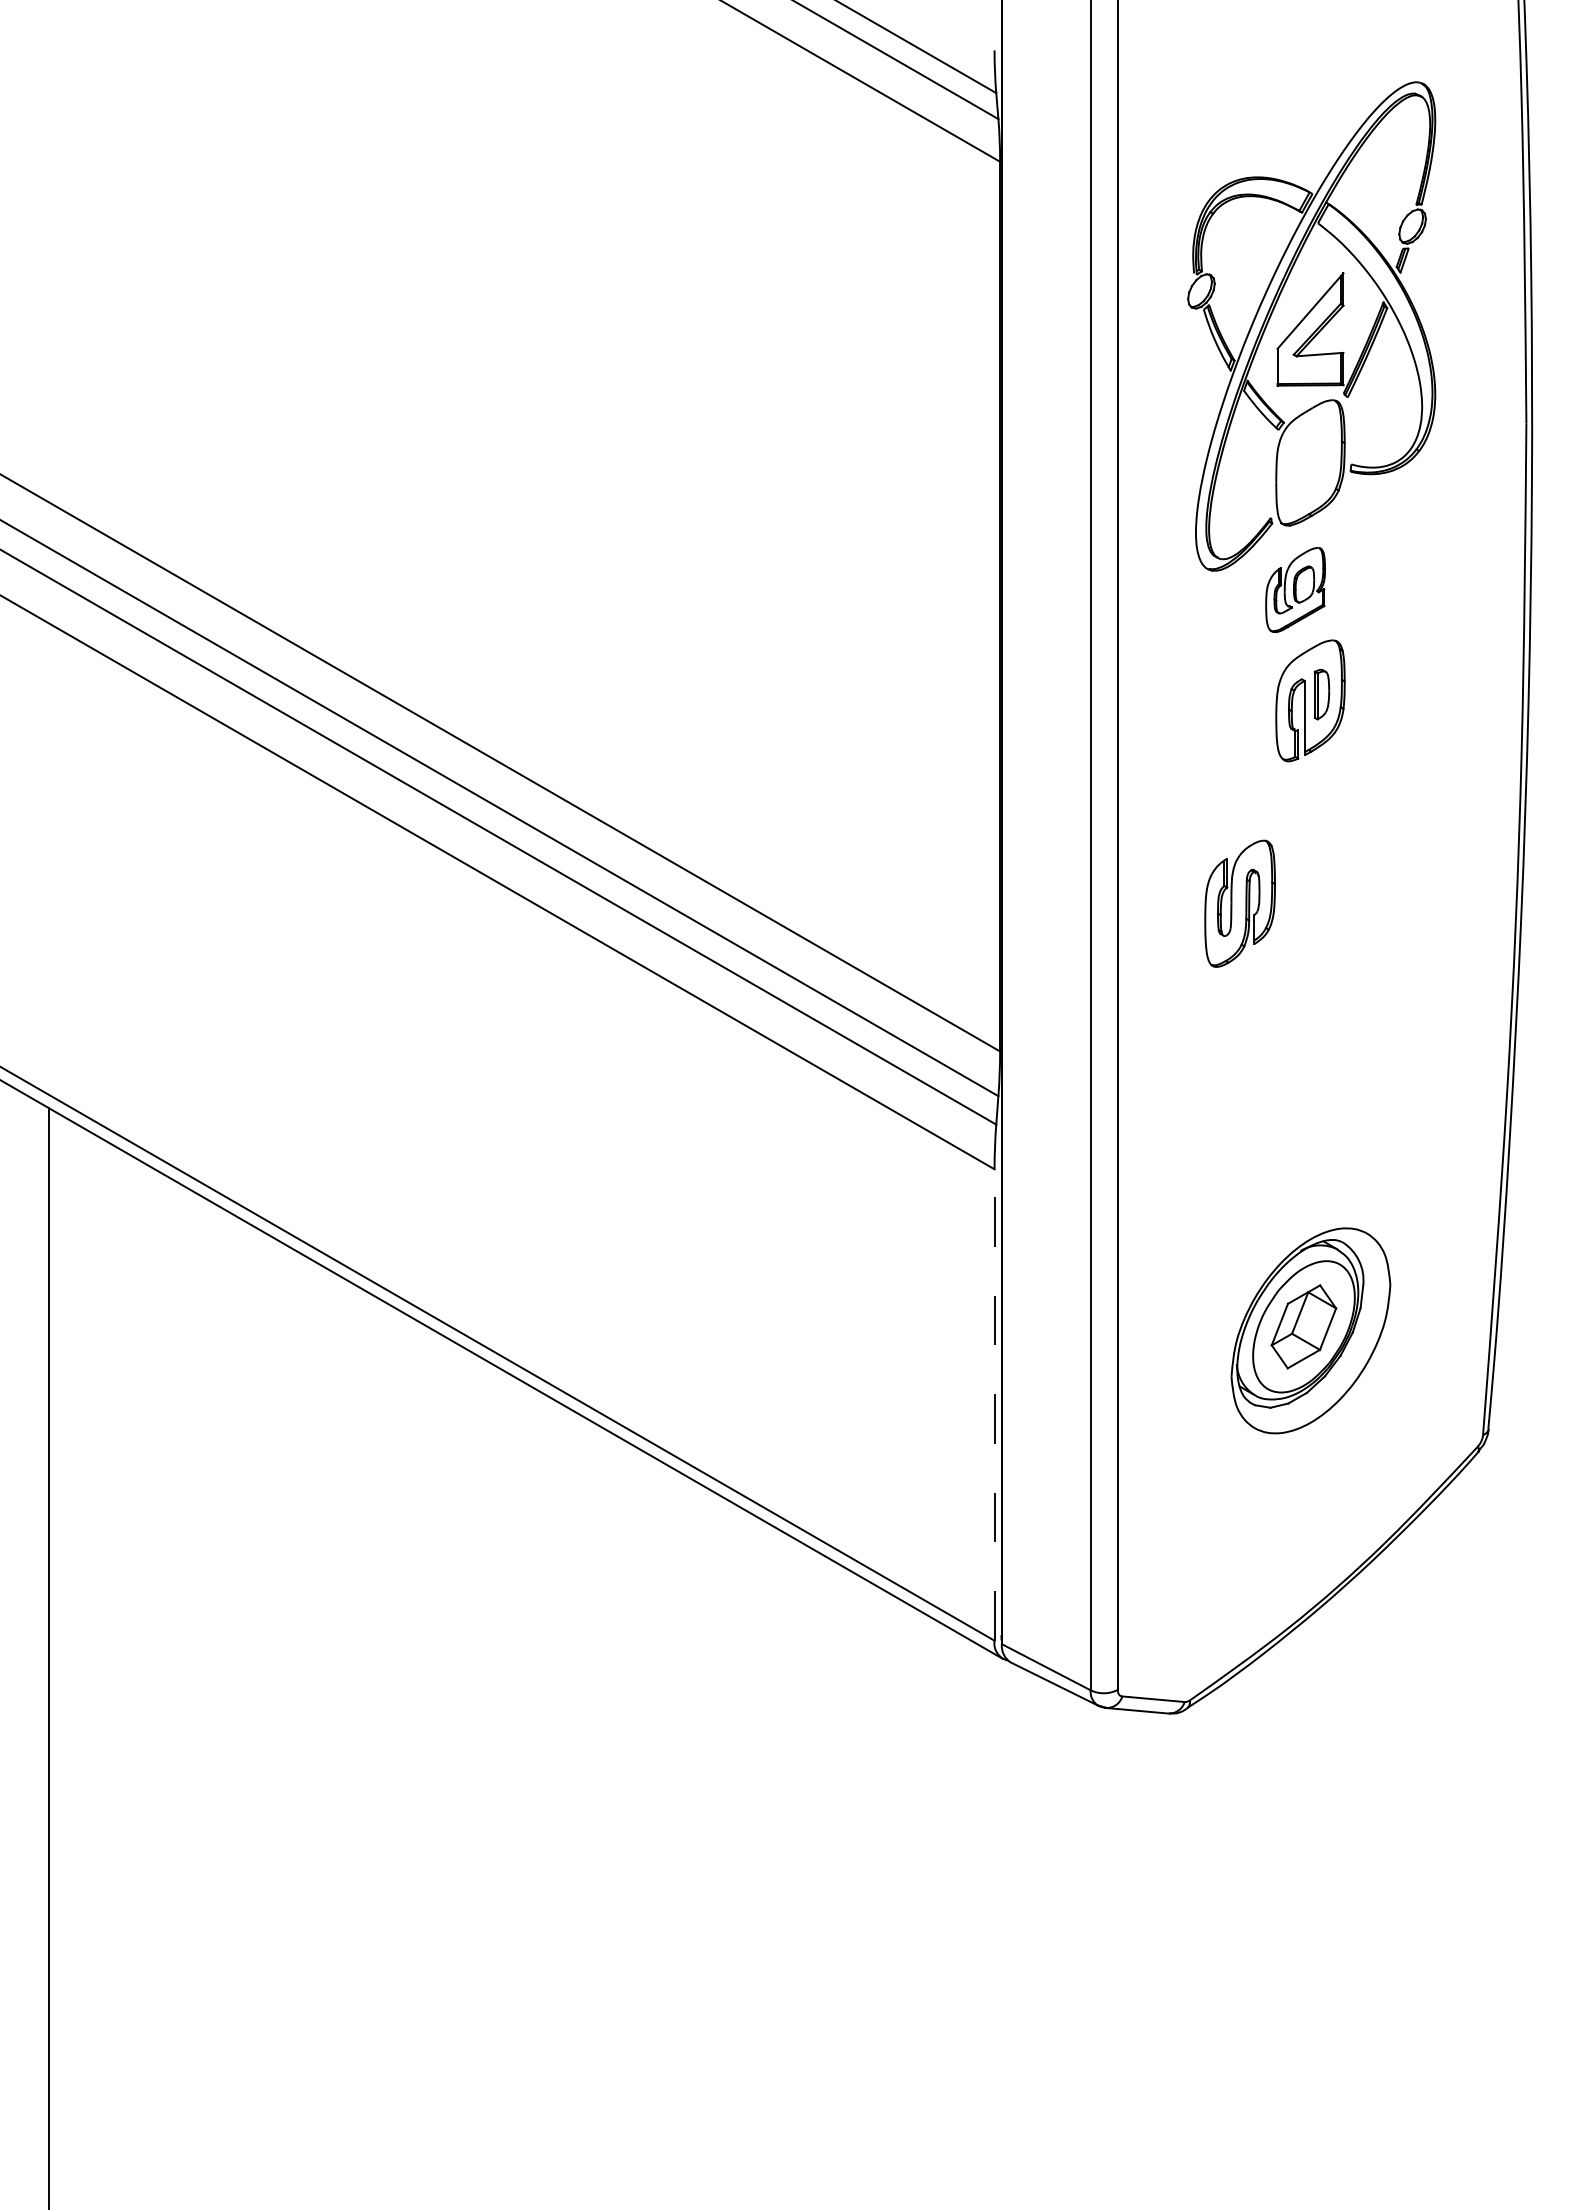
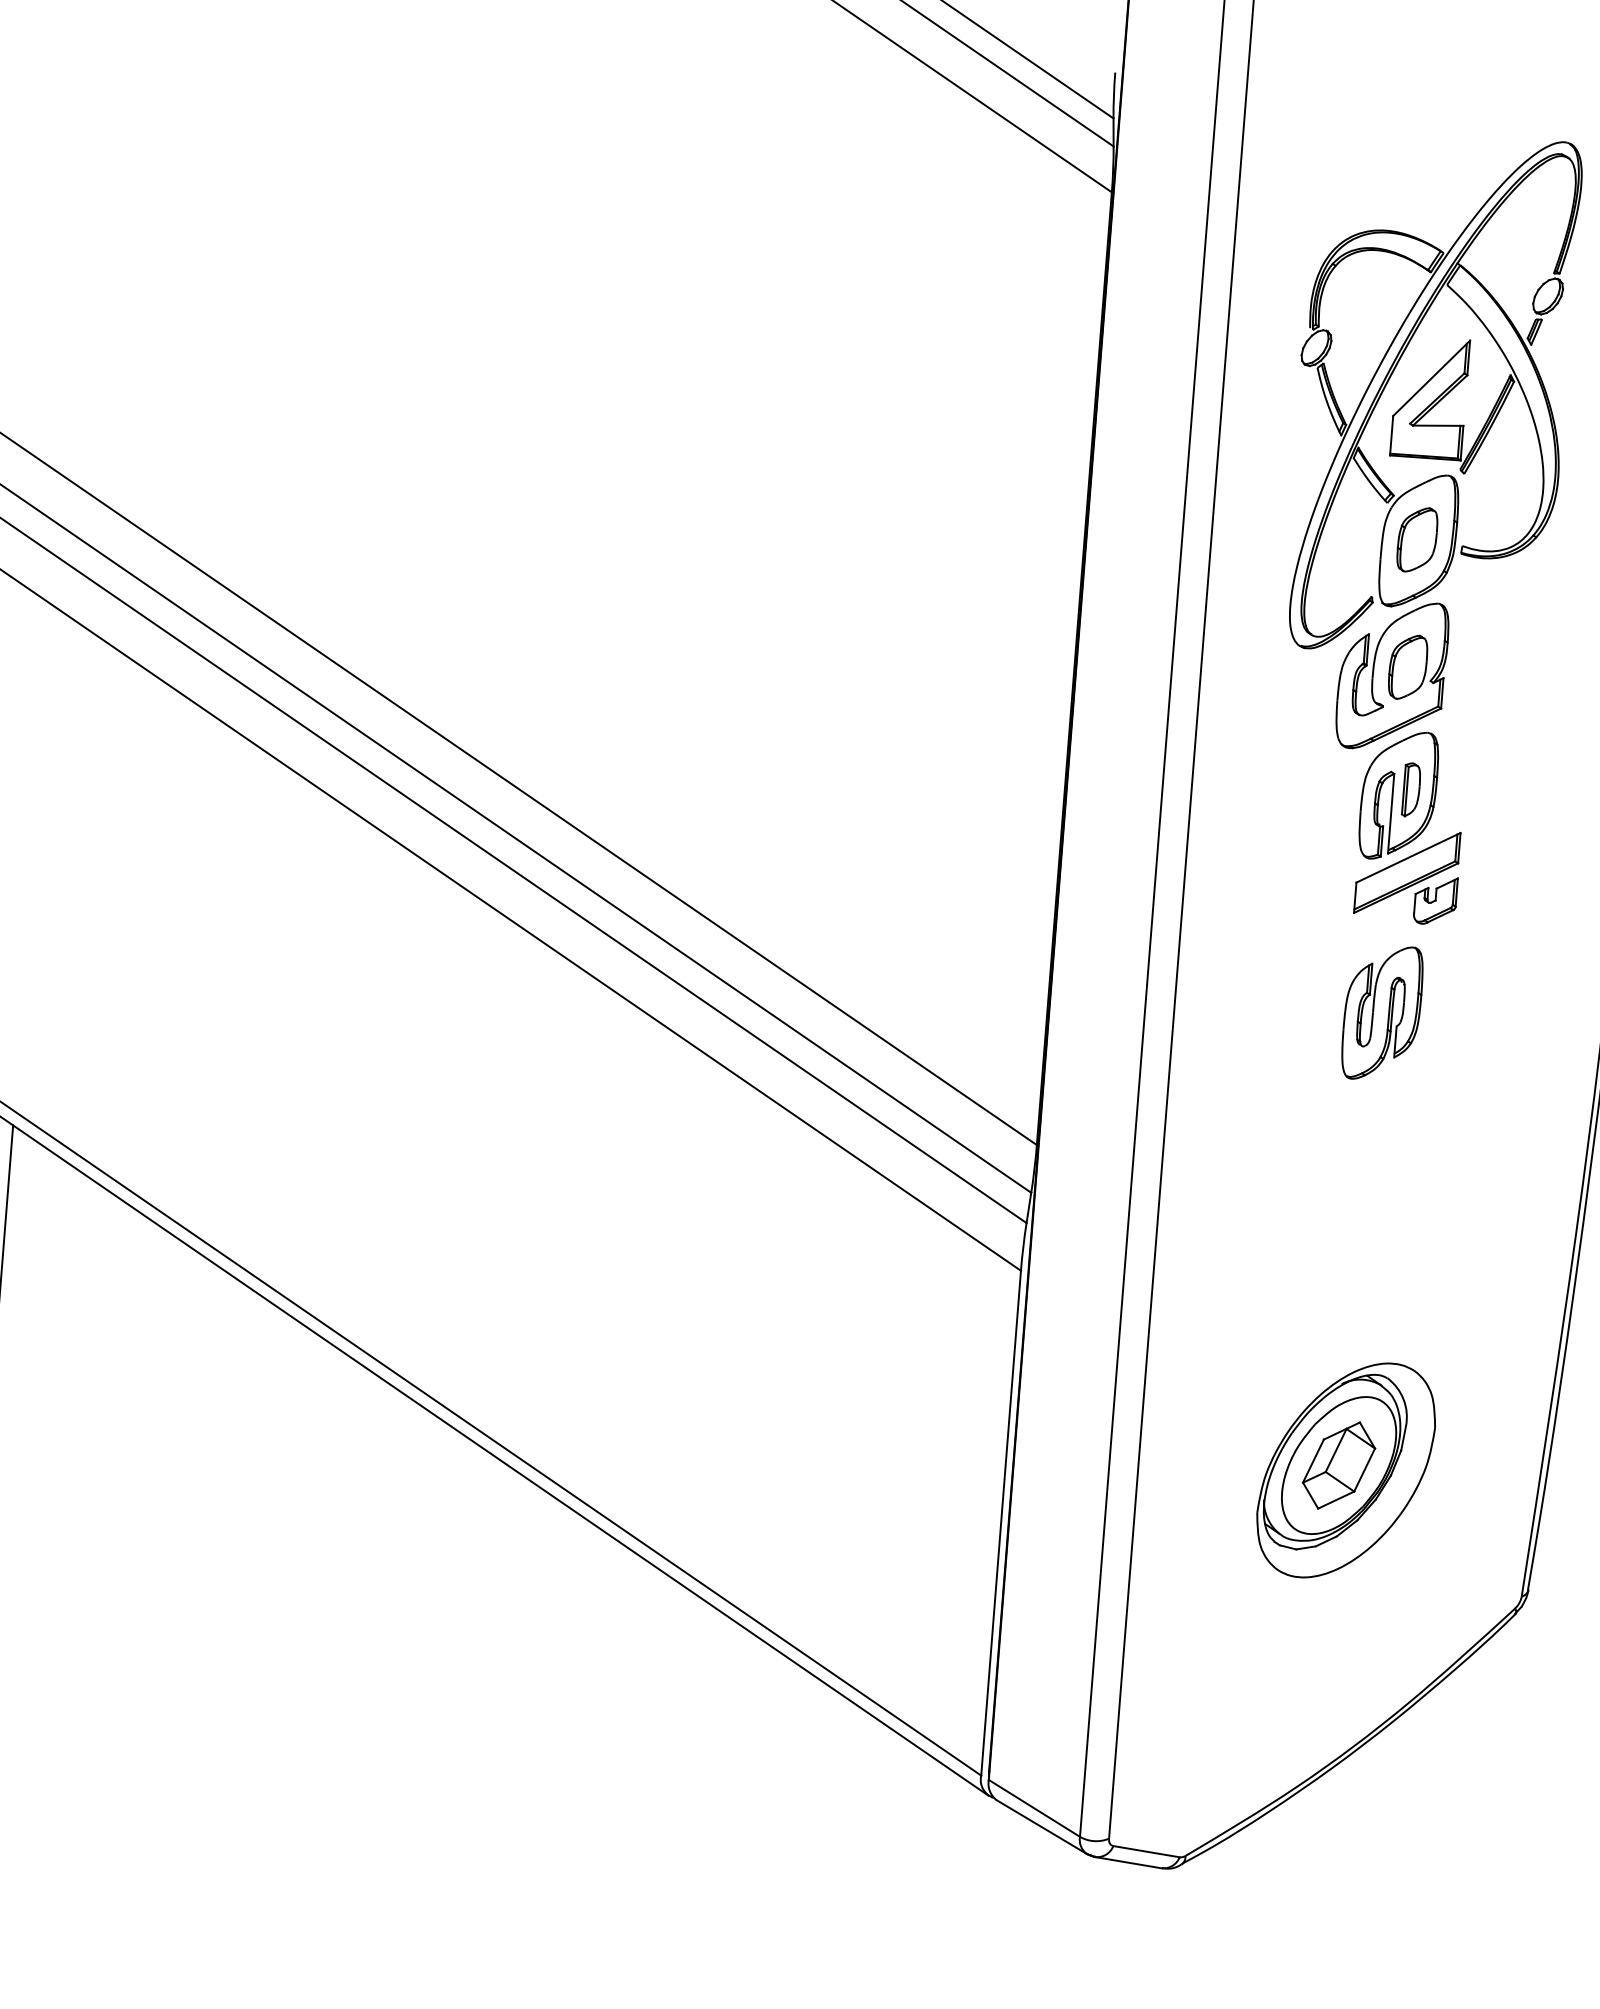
part: (1308, 461) -> (1416, 539), added
part: (1295, 589) -> (1392, 675), size x1.67
part: (1324, 773) -> (1407, 874), added
part: (1239, 903) -> (1381, 1012), moved
line: (994, 1405) -> (1001, 1523), dashed -> solid

